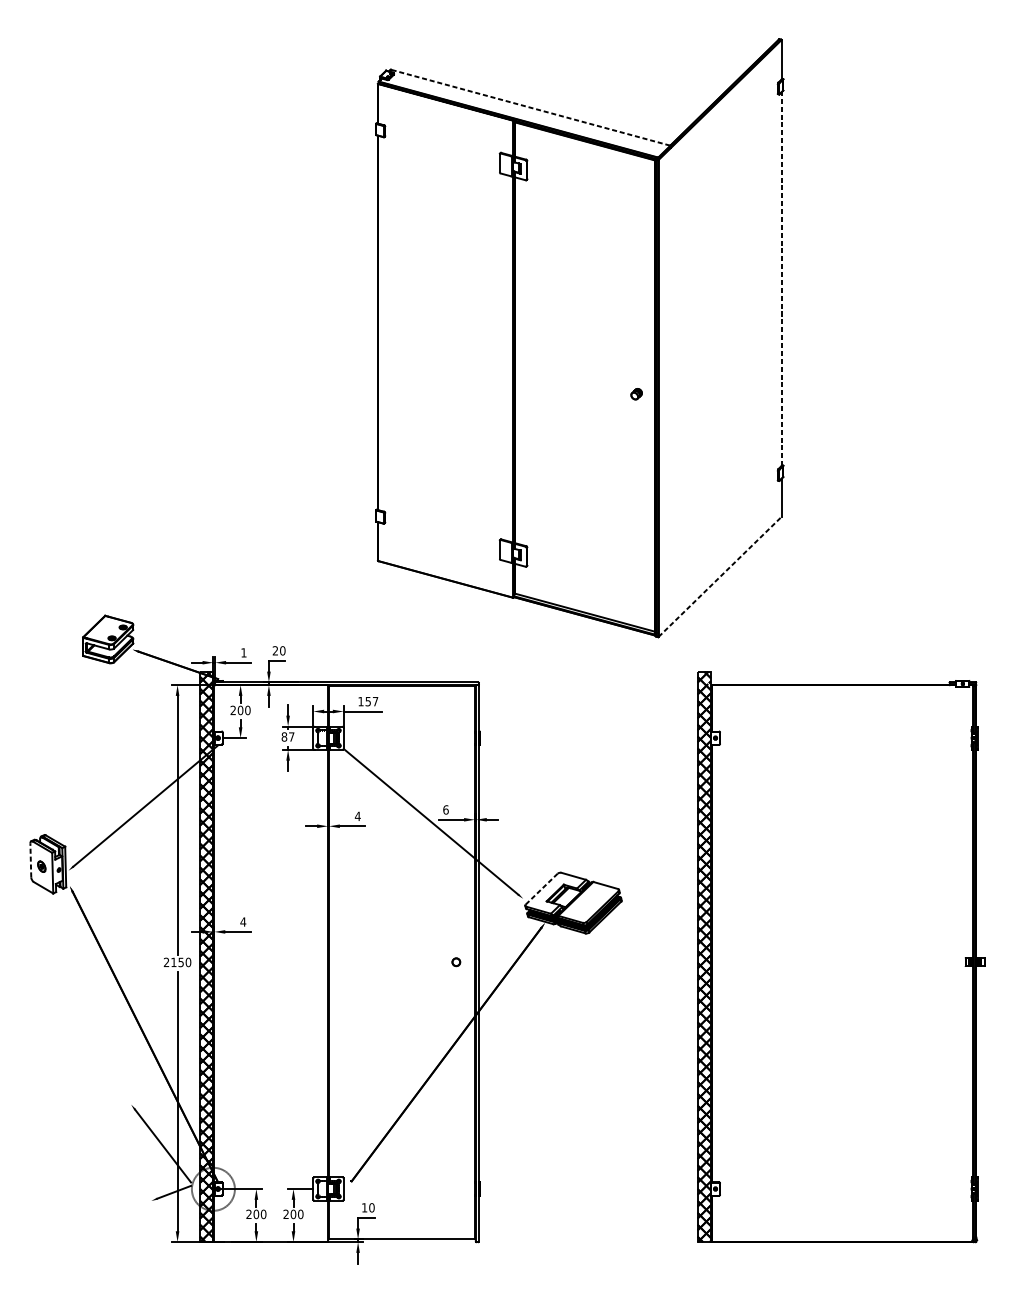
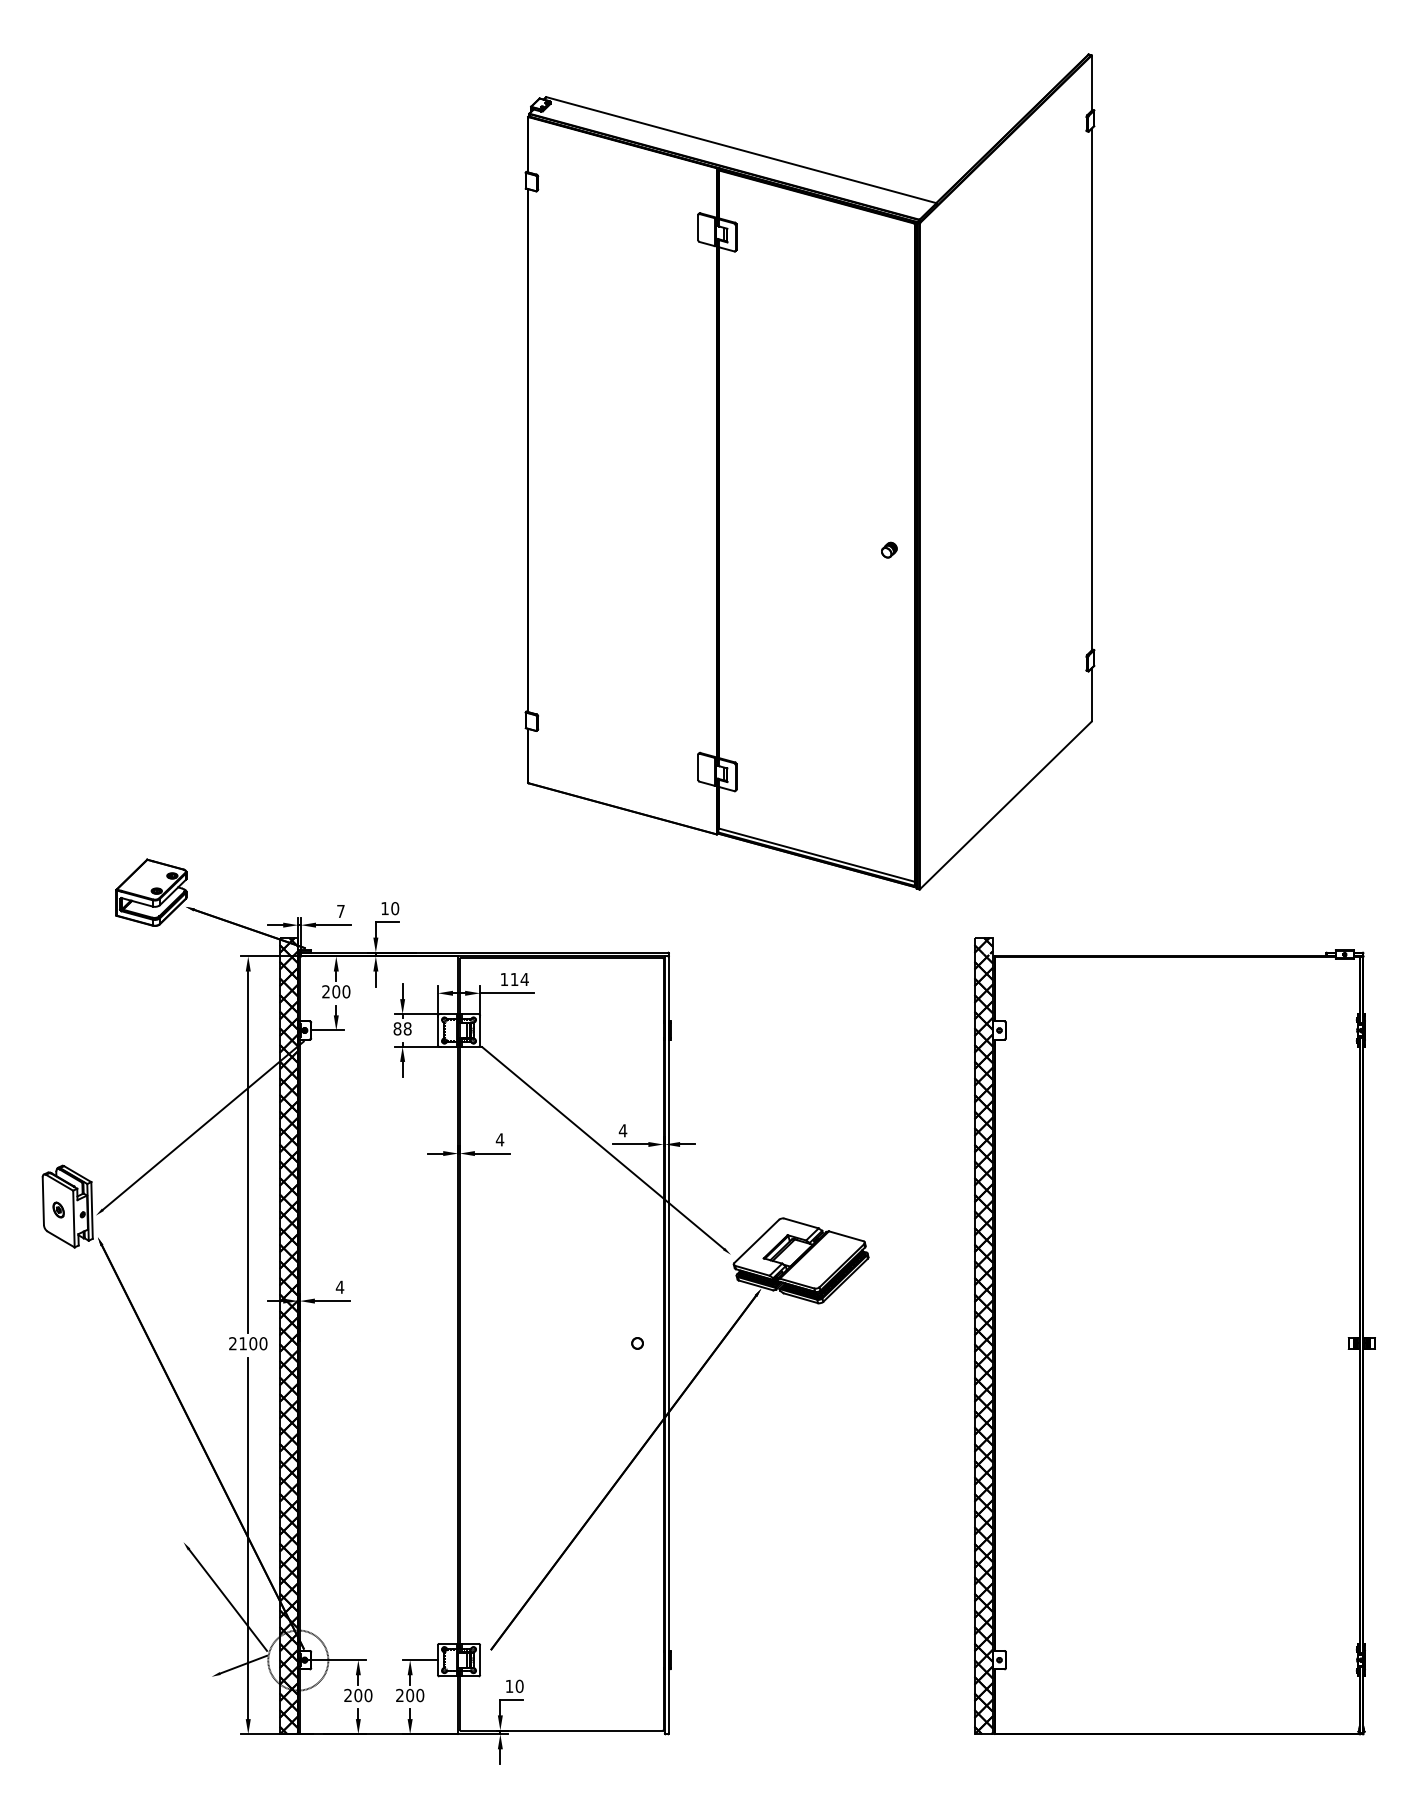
line: (530, 107) -> (741, 150), dashed -> solid
line: (781, 279) -> (1091, 389), dashed -> solid
line: (719, 577) -> (1005, 805), dashed -> solid
text: (275, 650) -> (384, 908), 20 -> 10
text: (243, 652) -> (340, 911), 1 -> 7
text: (371, 701) -> (519, 979), 157 -> 114
text: (291, 736) -> (407, 1028), 87 -> 88
text: (445, 809) -> (622, 1130), 6 -> 4
line: (30, 860) -> (43, 1201), dashed -> solid
line: (541, 889) -> (756, 1241), dashed -> solid
text: (181, 962) -> (253, 1343), 2150 -> 2100

